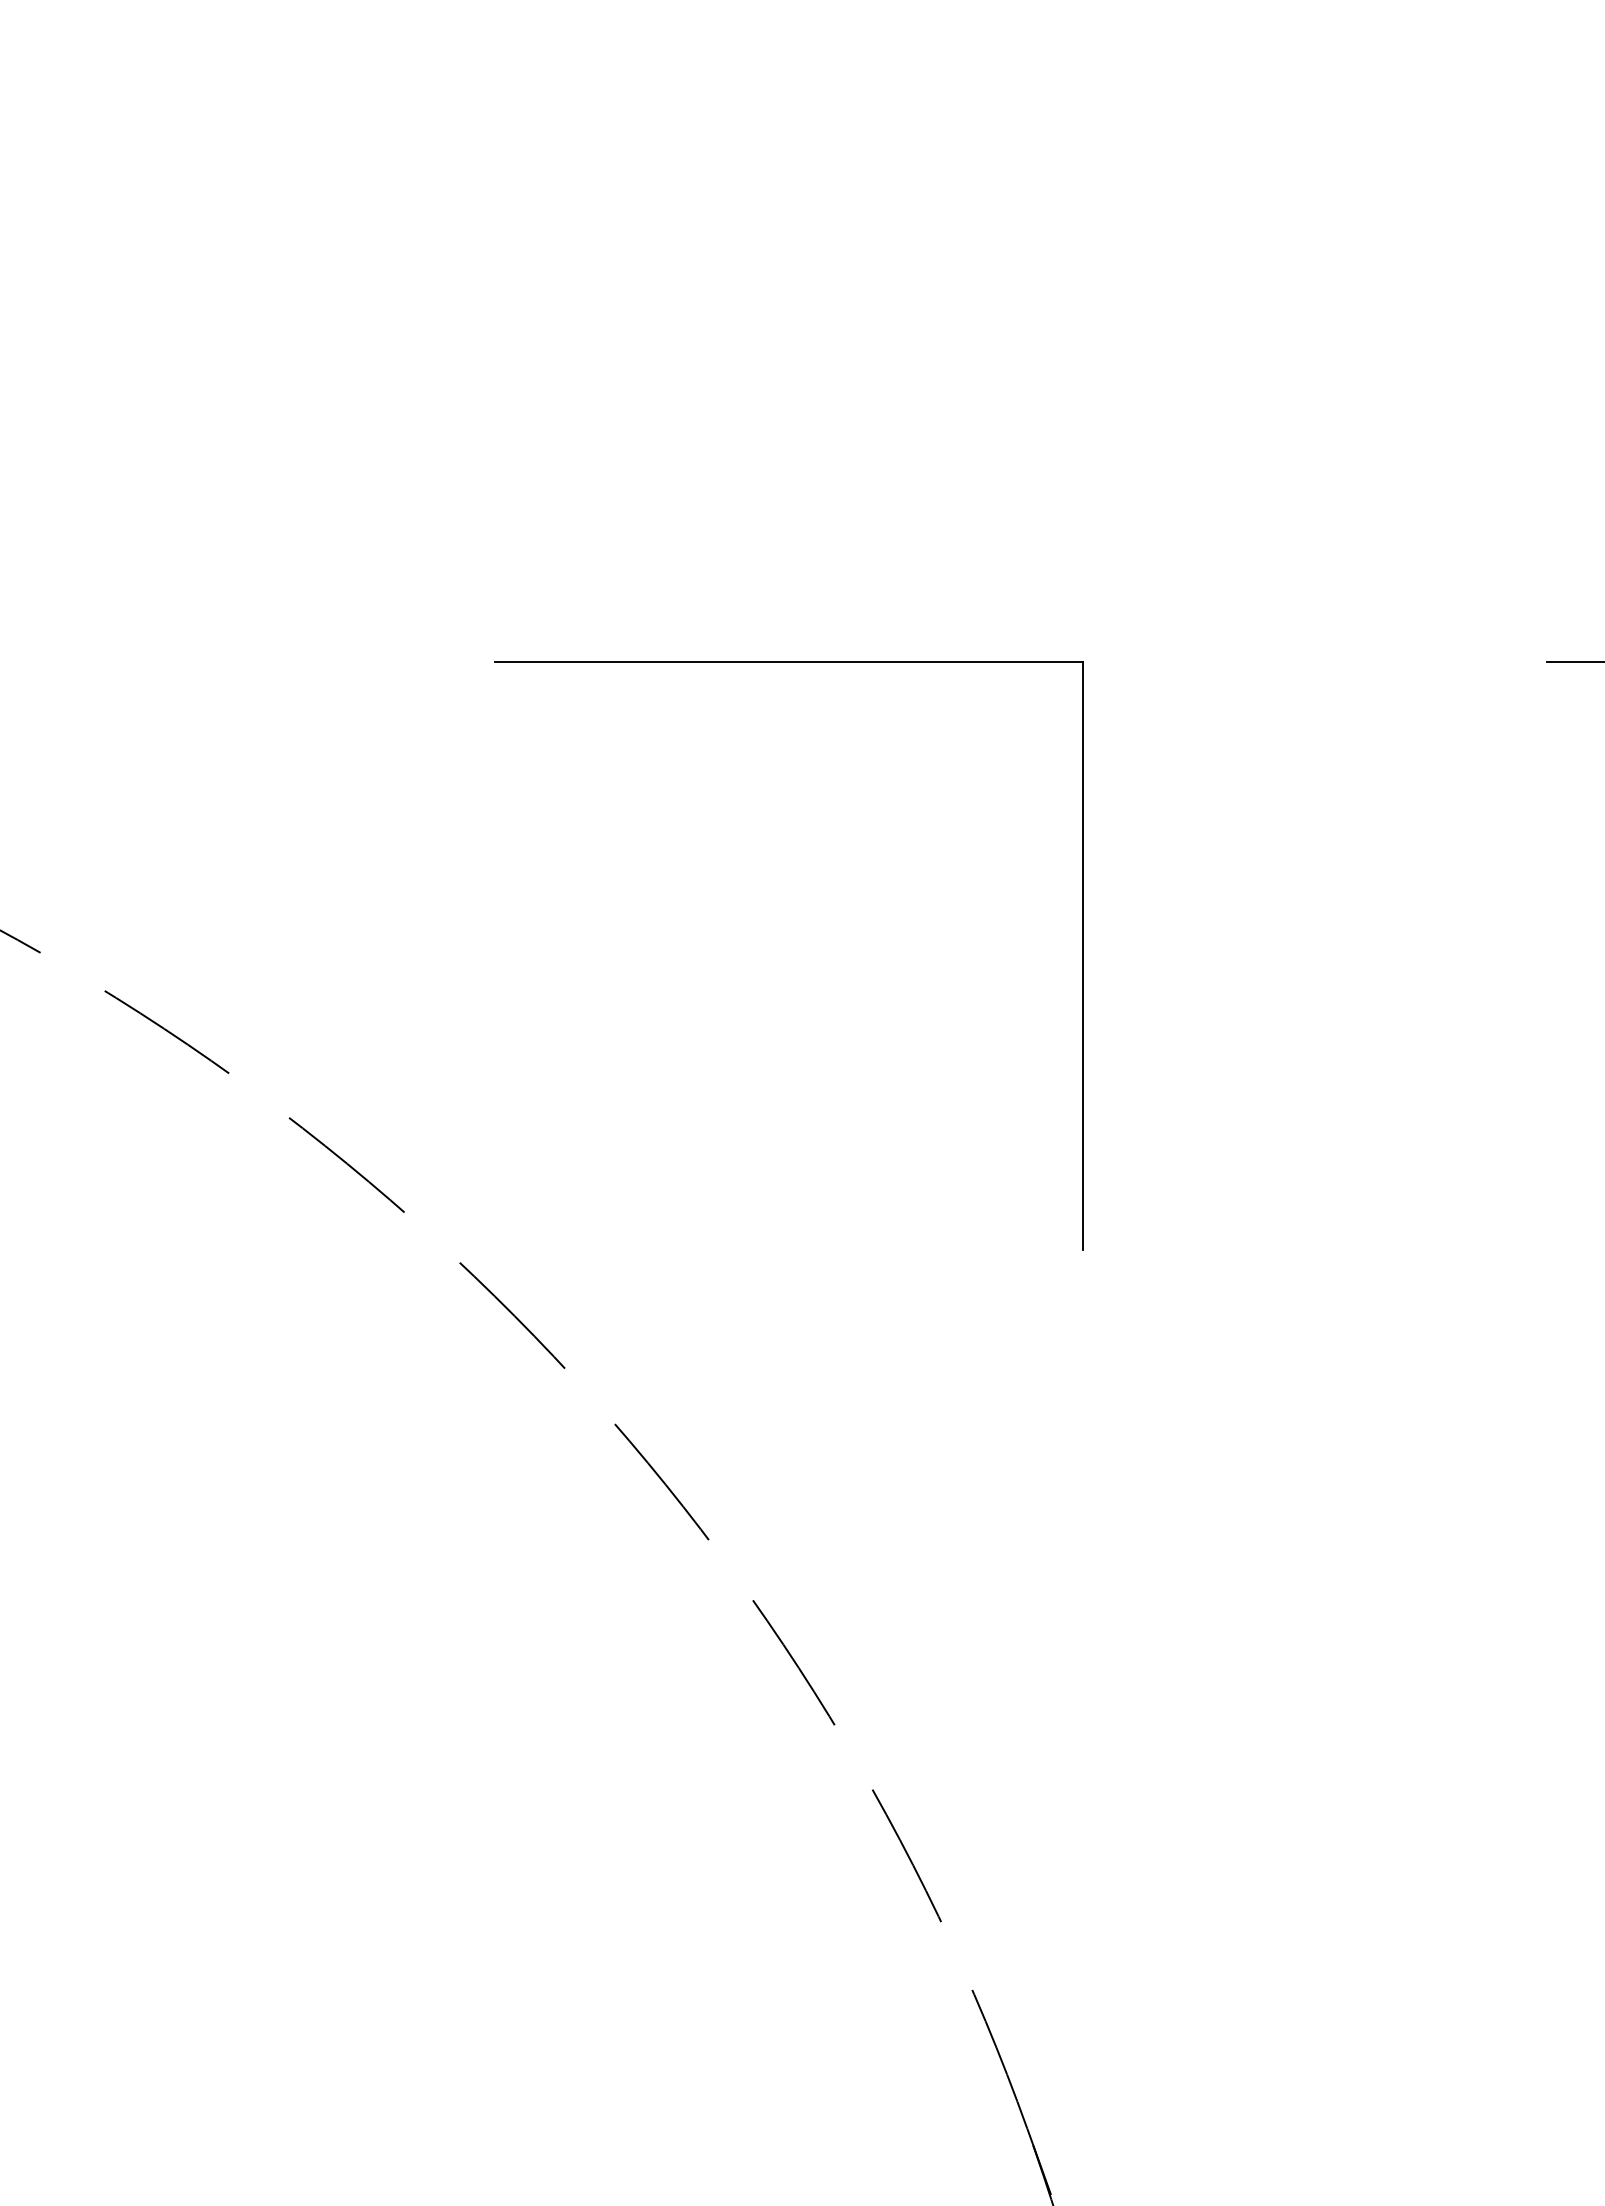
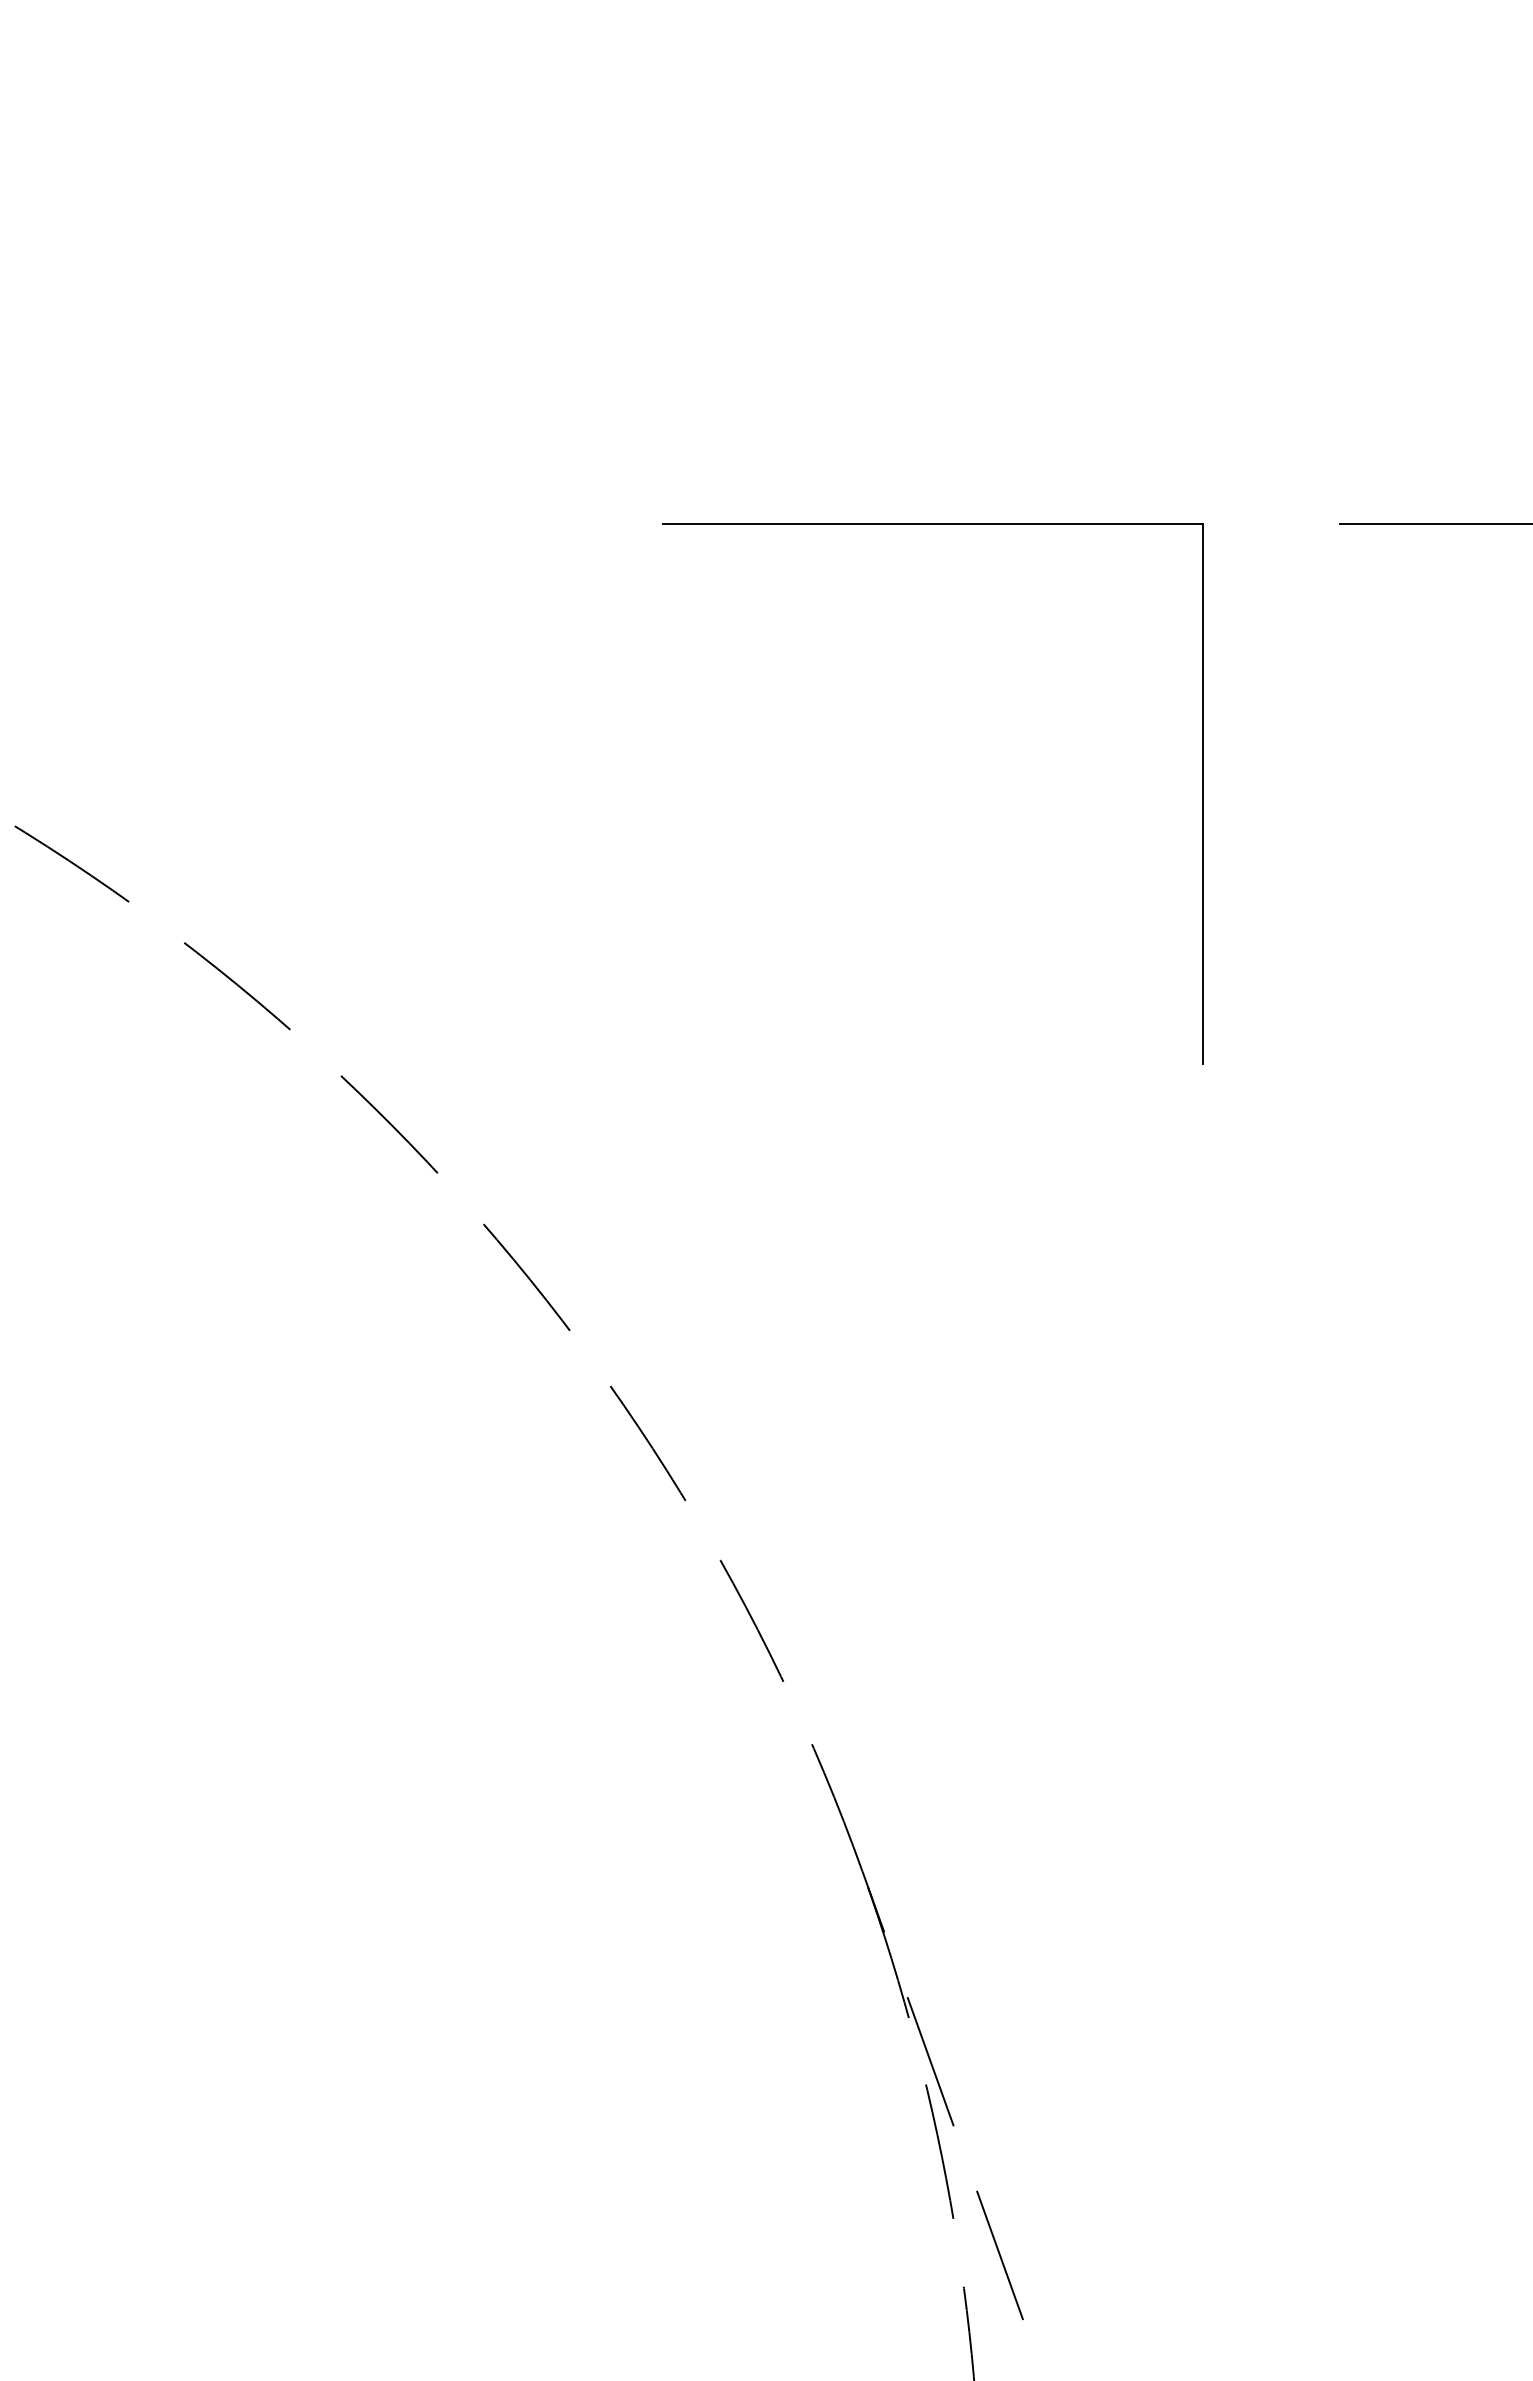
part: (787, 662) -> (932, 524), moved

